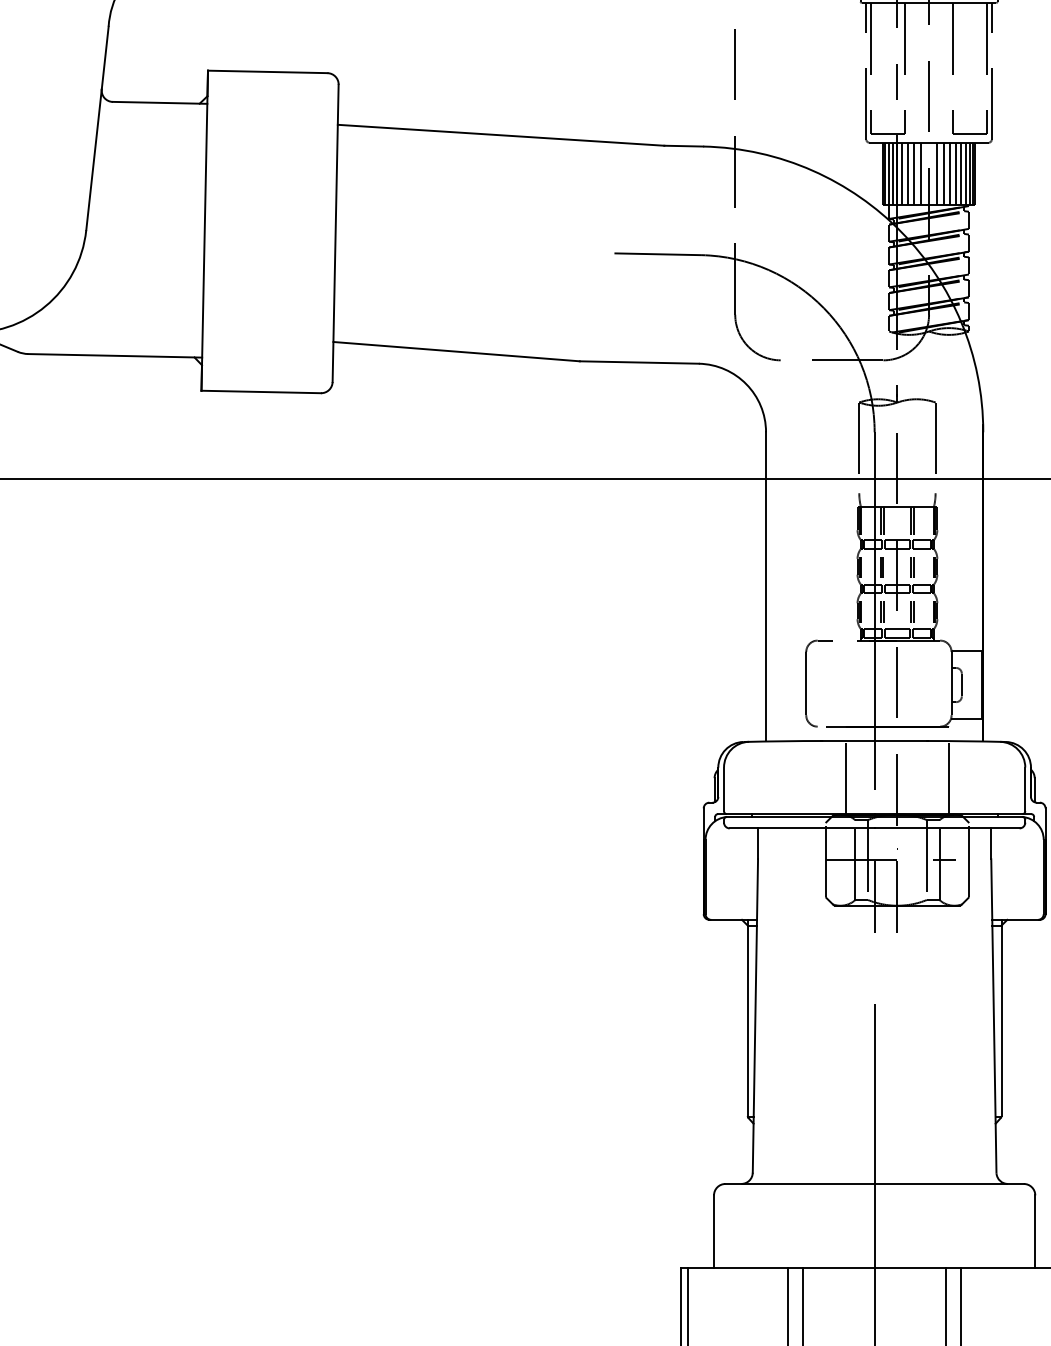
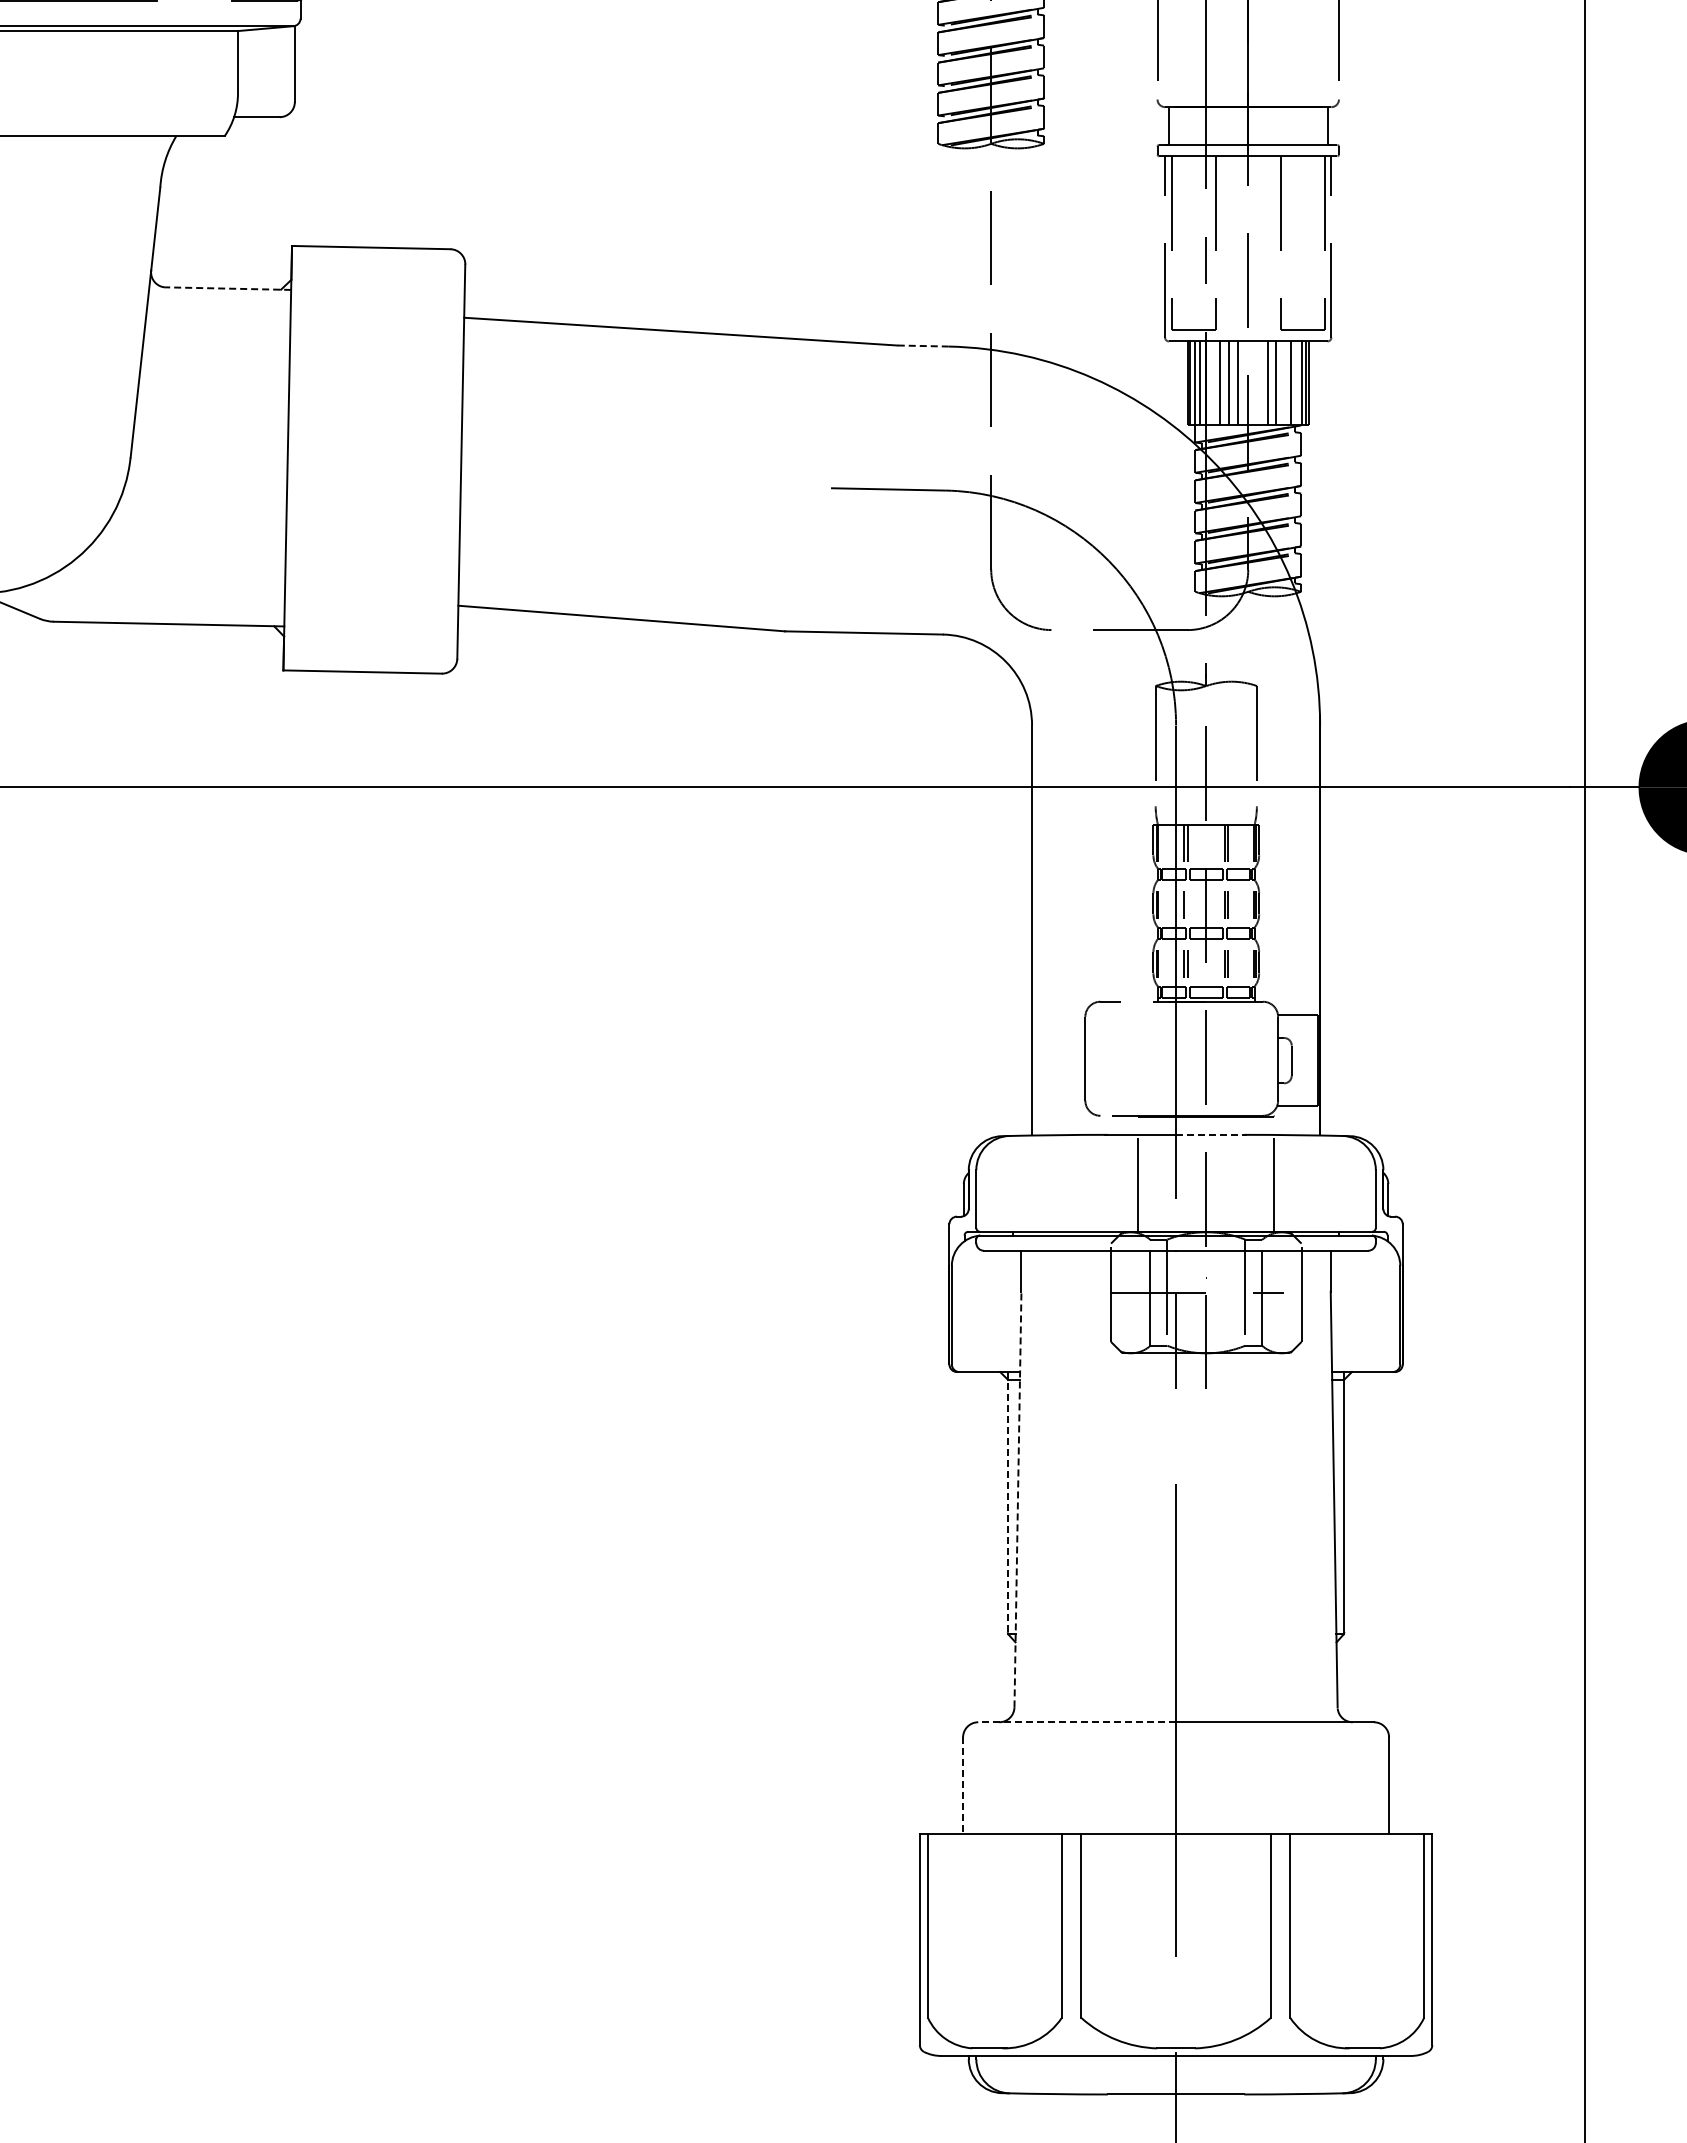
line: (160, 102) -> (228, 288), solid -> dashed
line: (683, 146) -> (922, 346), solid -> dashed
line: (902, 173) -> (1212, 382), removed
line: (936, 173) -> (1258, 382), removed
line: (955, 173) -> (1283, 382), removed
line: (965, 173) -> (1296, 382), removed
line: (883, 567) -> (1187, 904), removed
line: (902, 740) -> (1212, 1134), solid -> dashed
line: (755, 1015) -> (1017, 1499), solid -> dashed
line: (747, 1017) -> (1007, 1501), solid -> dashed
line: (800, 1184) -> (1077, 1722), solid -> dashed
line: (714, 1232) -> (963, 1786), solid -> dashed

